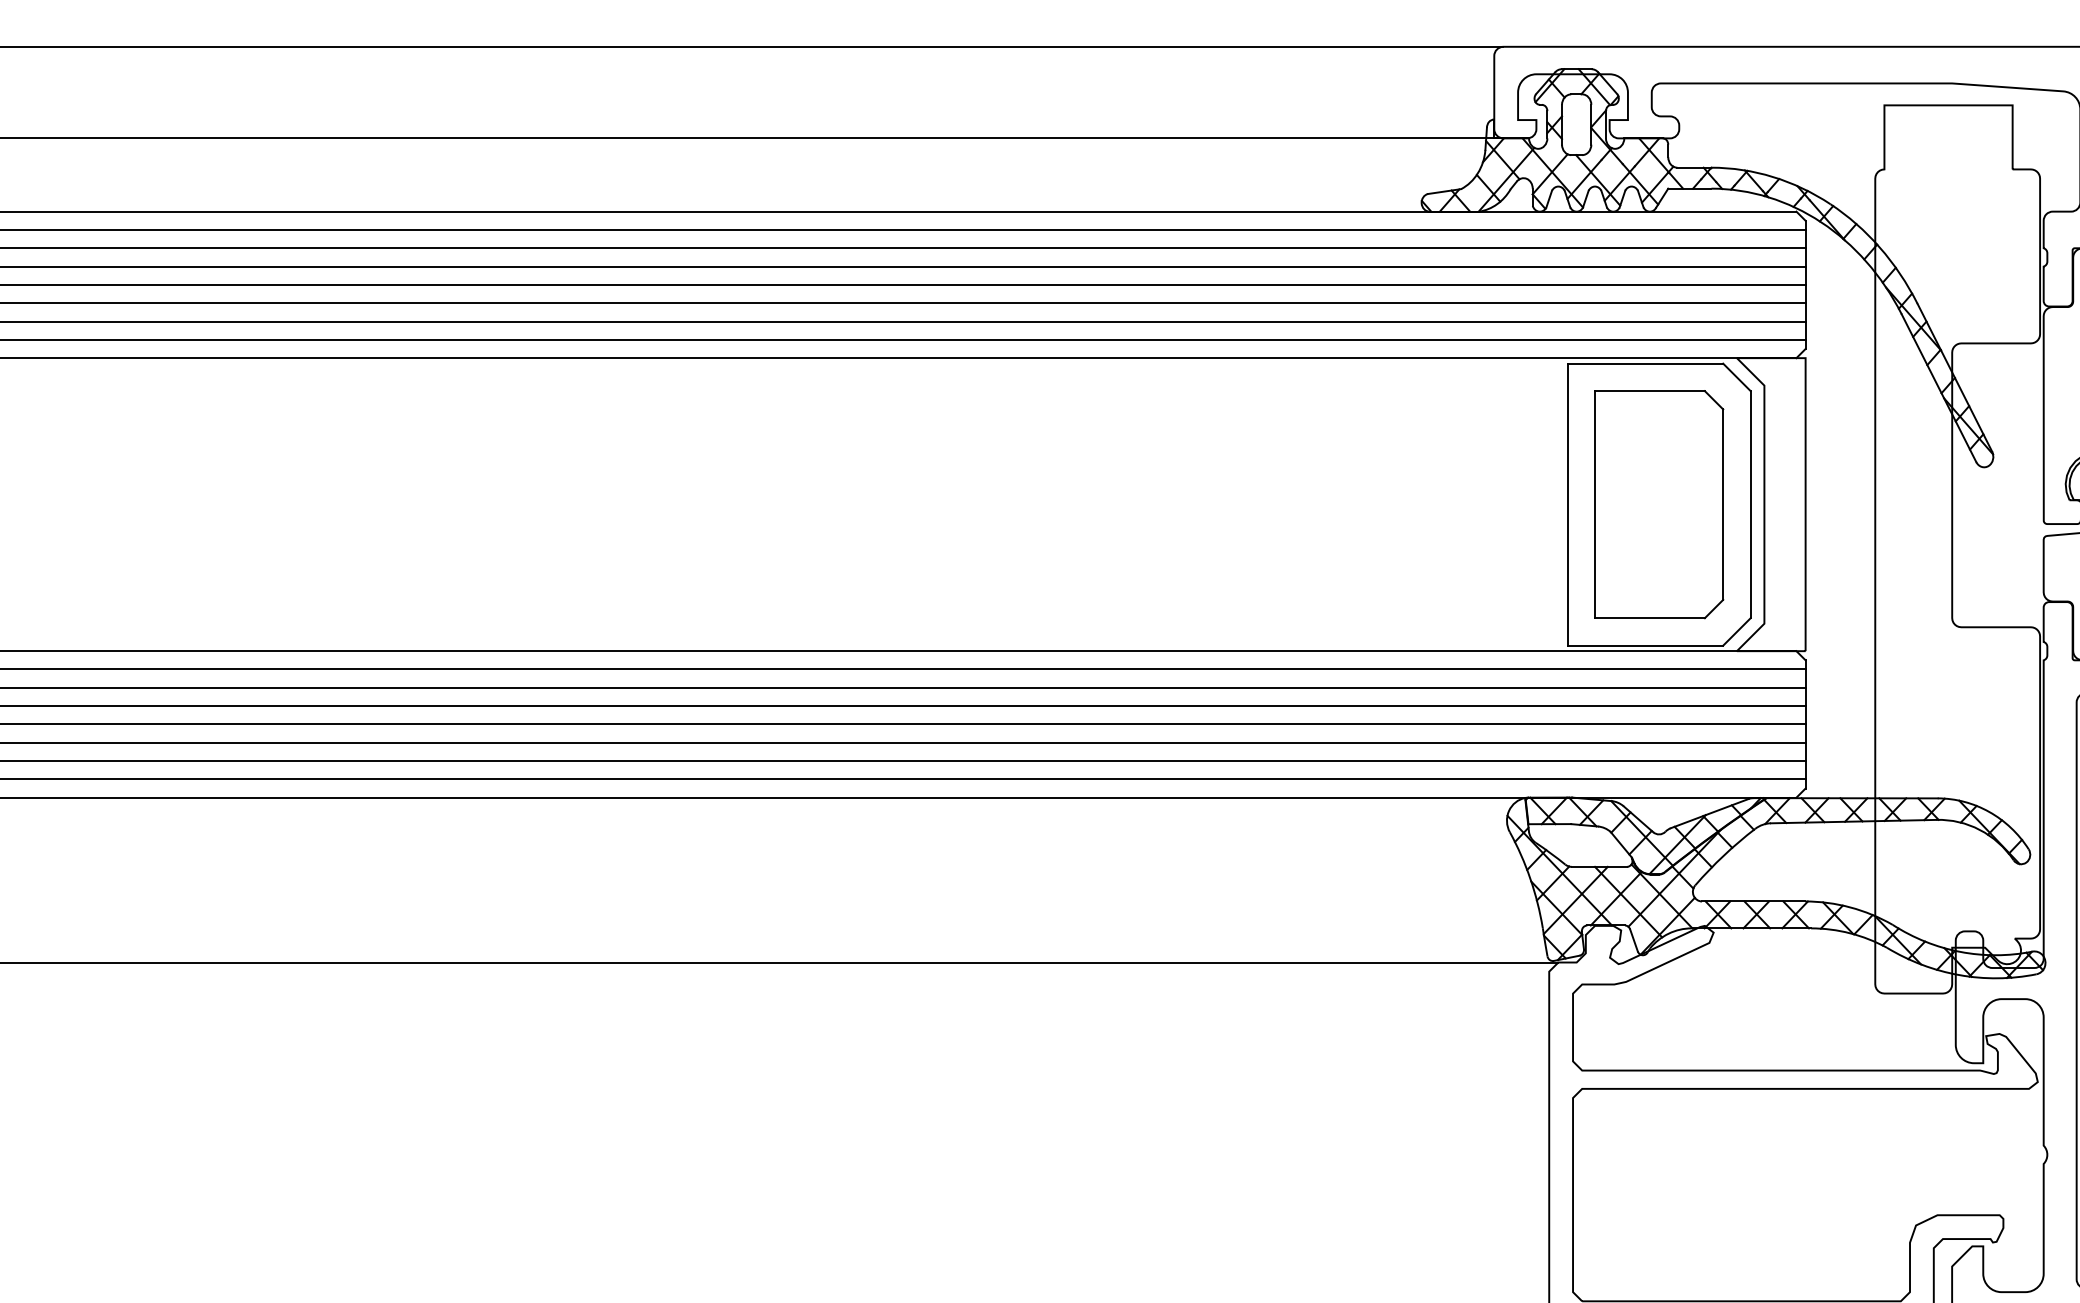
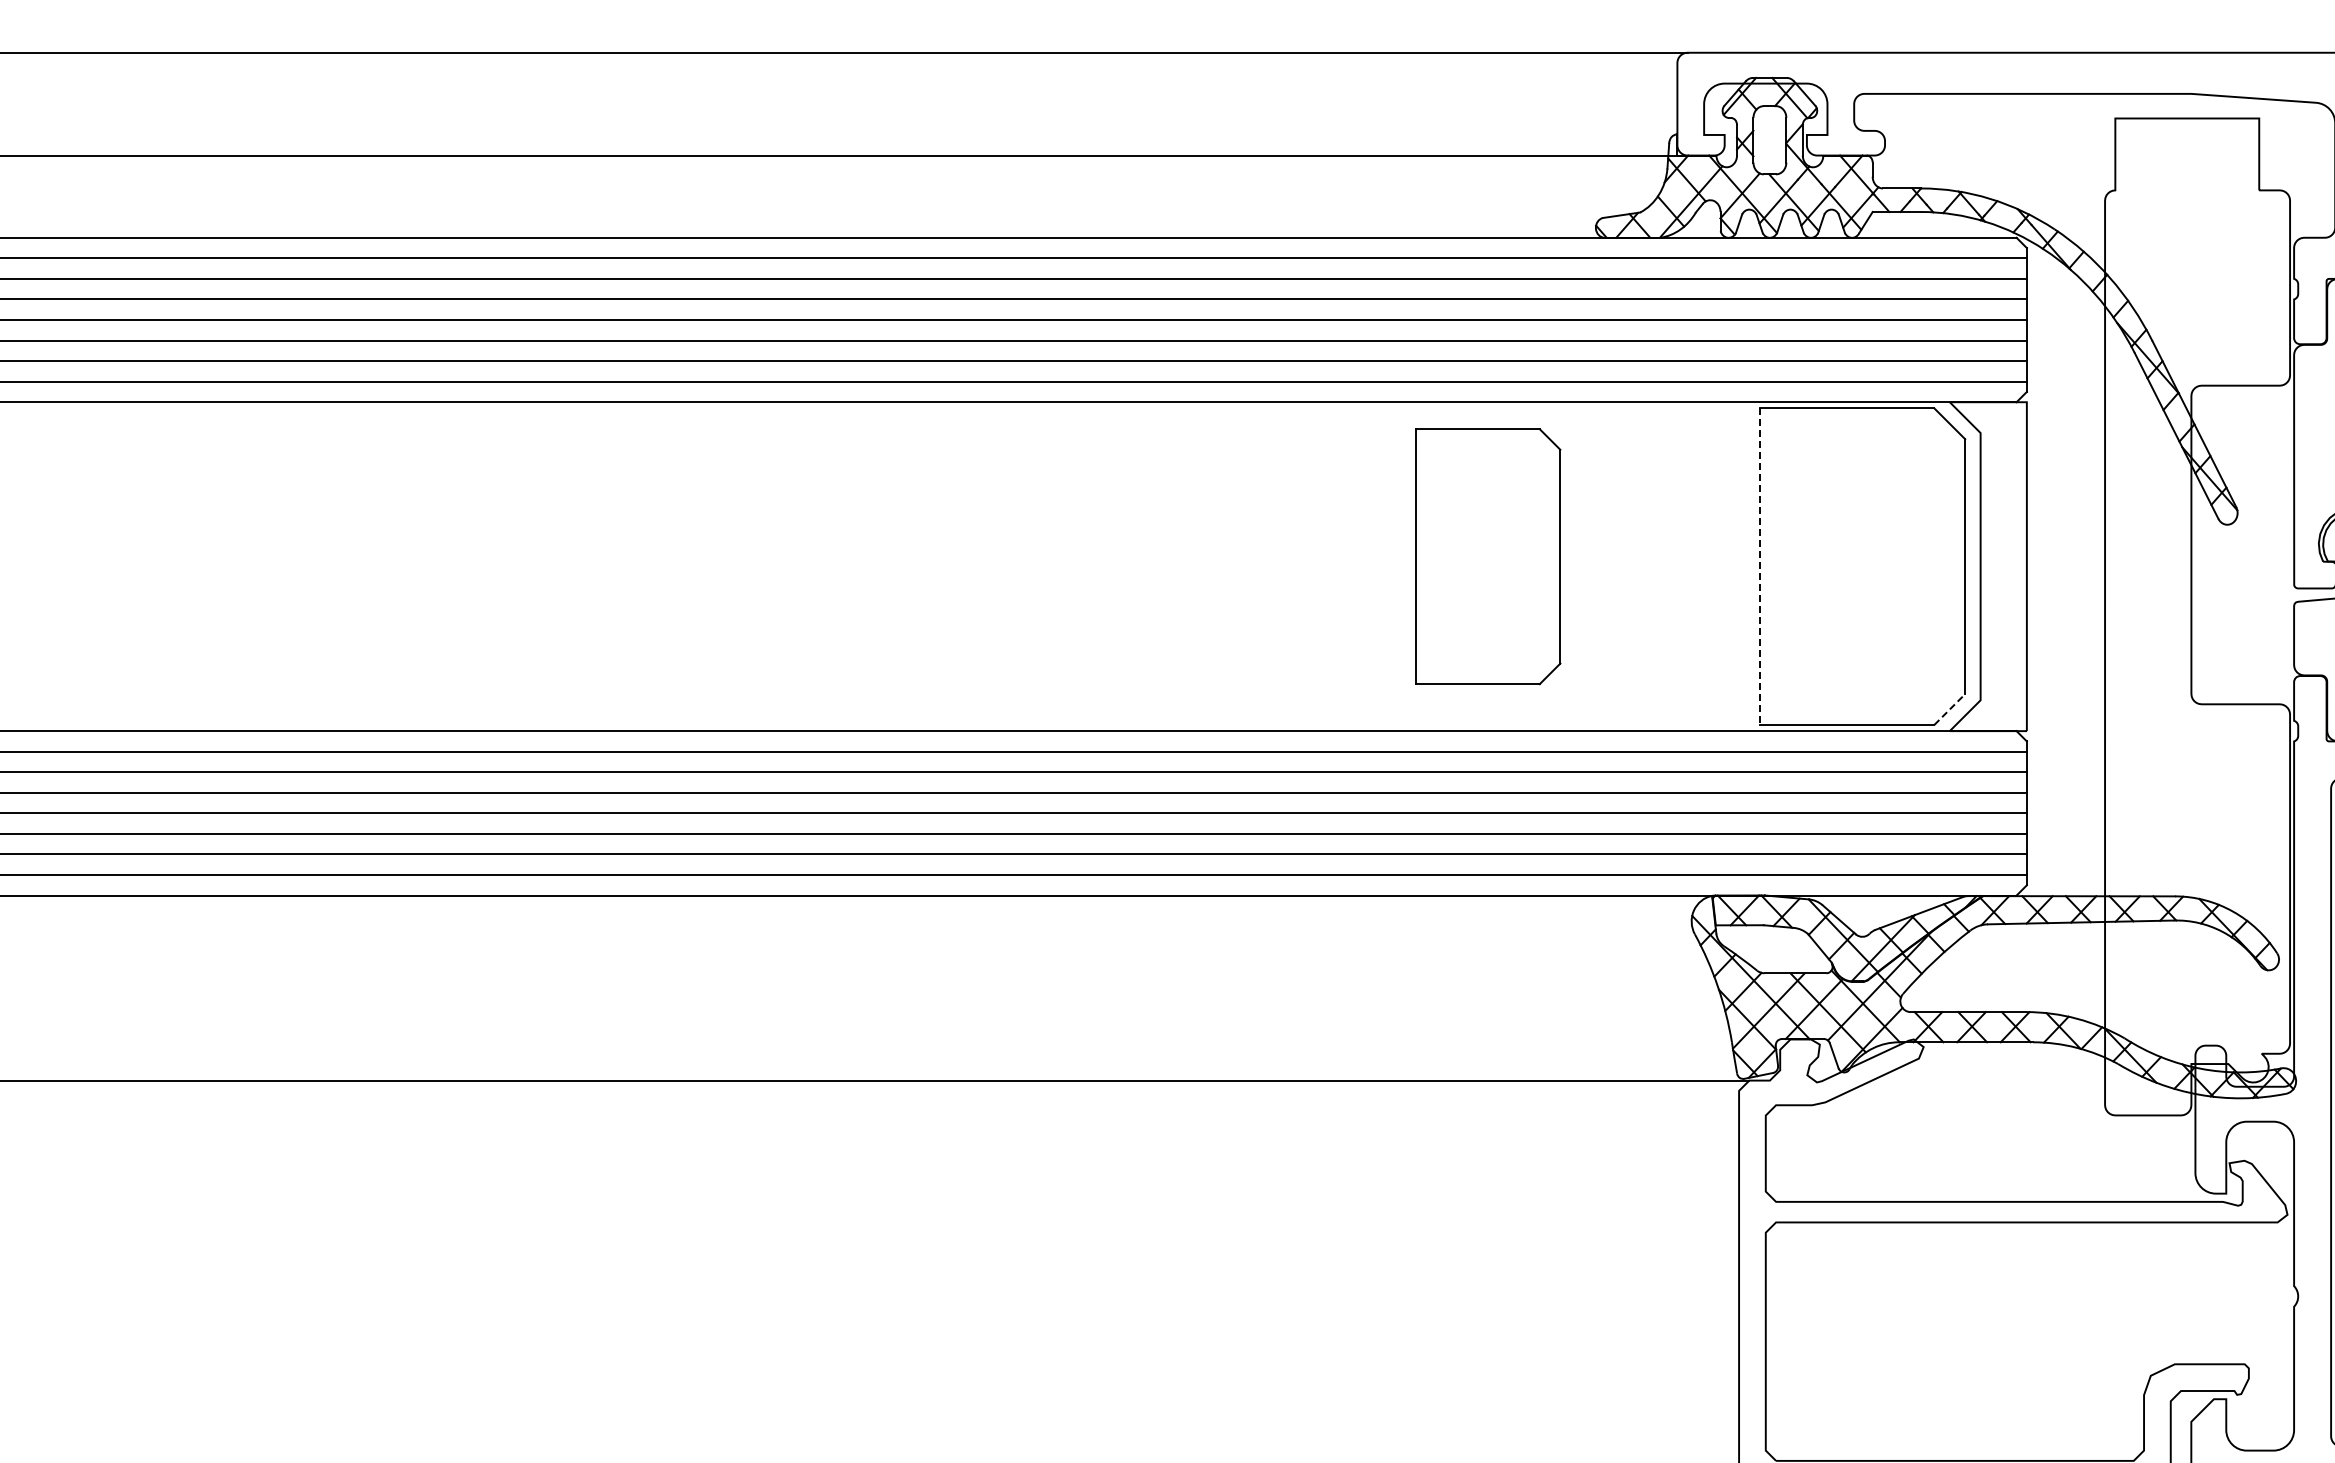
part: (1659, 504) -> (1488, 556), moved
line: (1567, 505) -> (1759, 567), solid -> dashed
line: (1736, 631) -> (1949, 709), solid -> dashed

